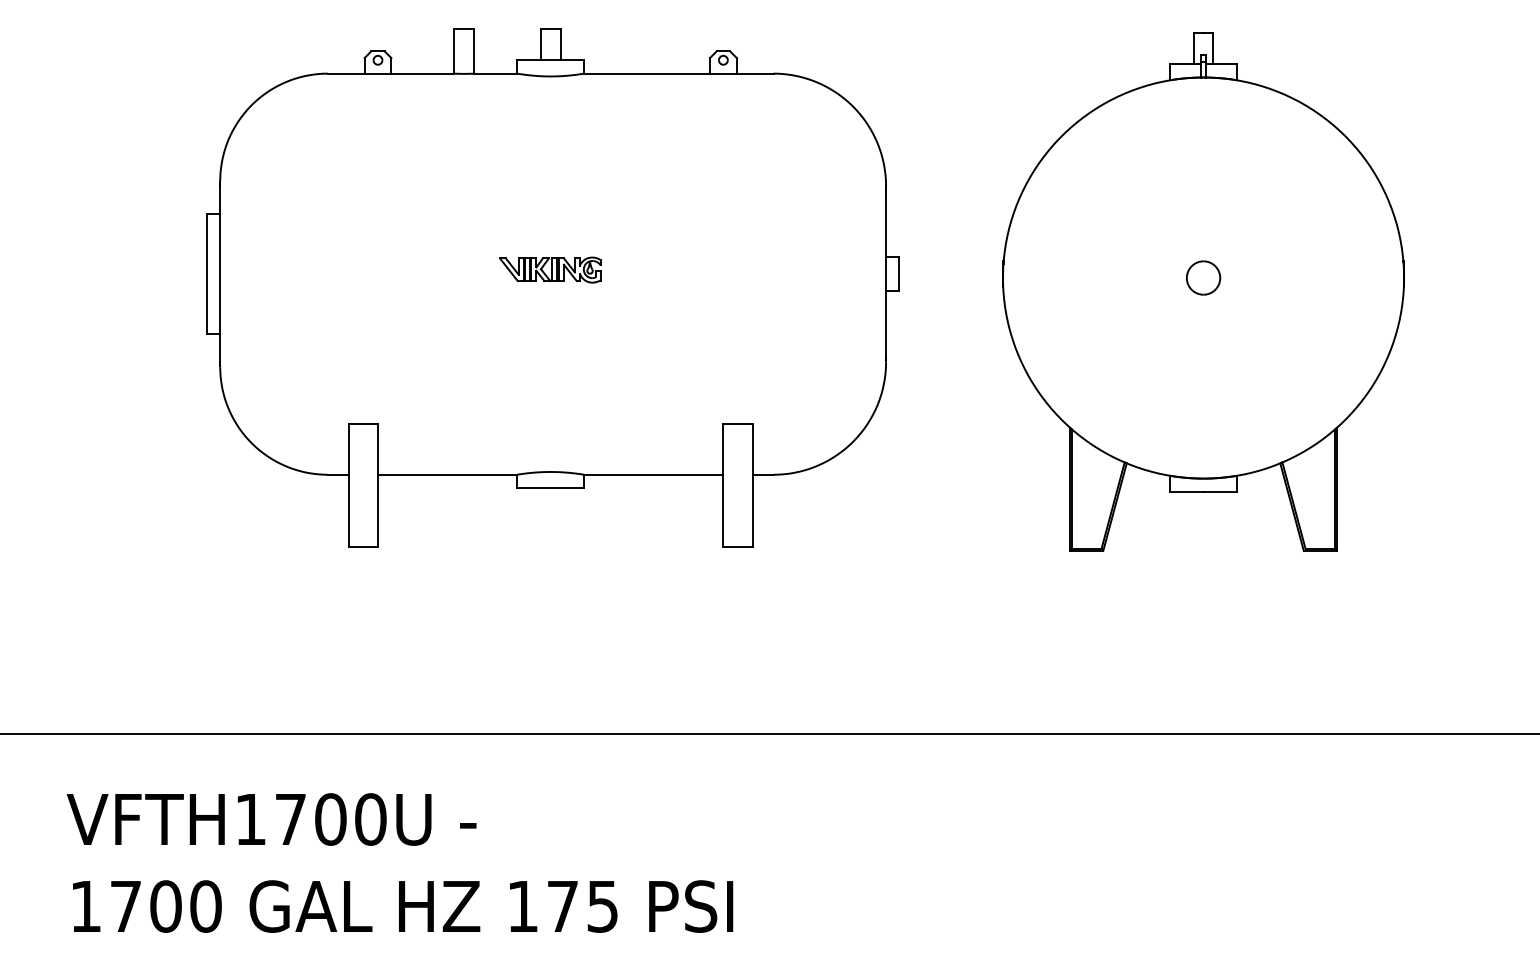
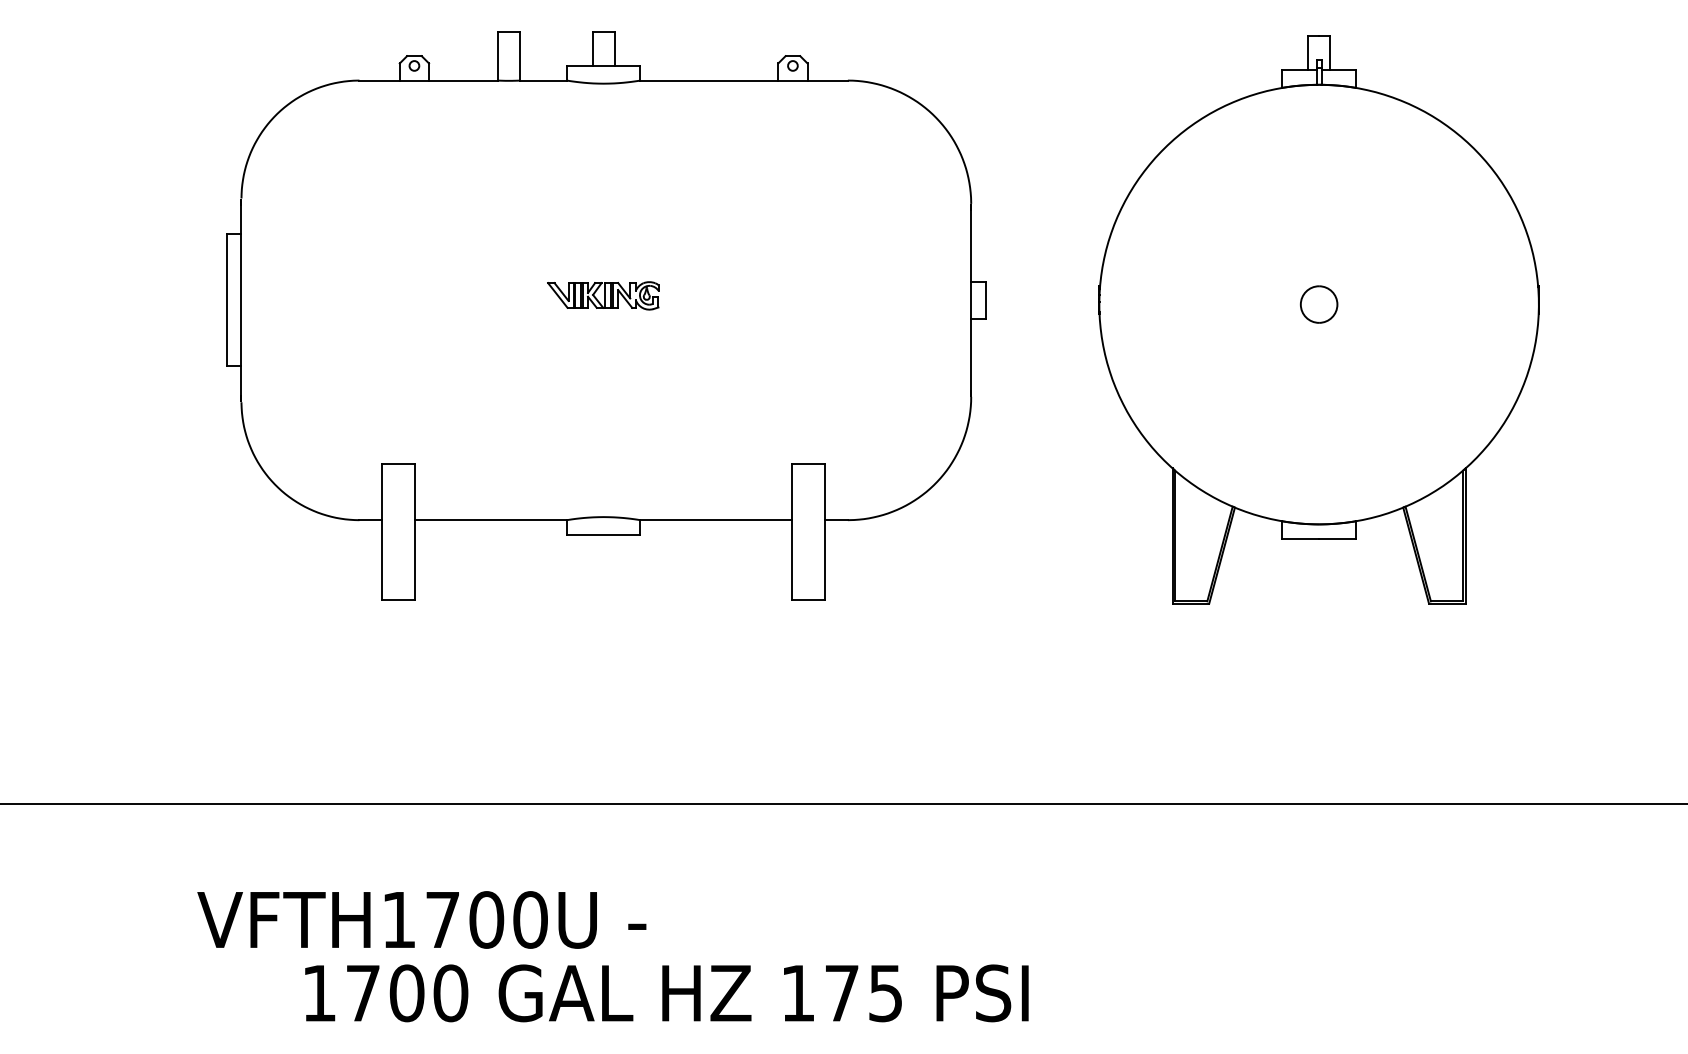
text: (271, 819) -> (421, 919), moved
text: (402, 906) -> (666, 993), moved

